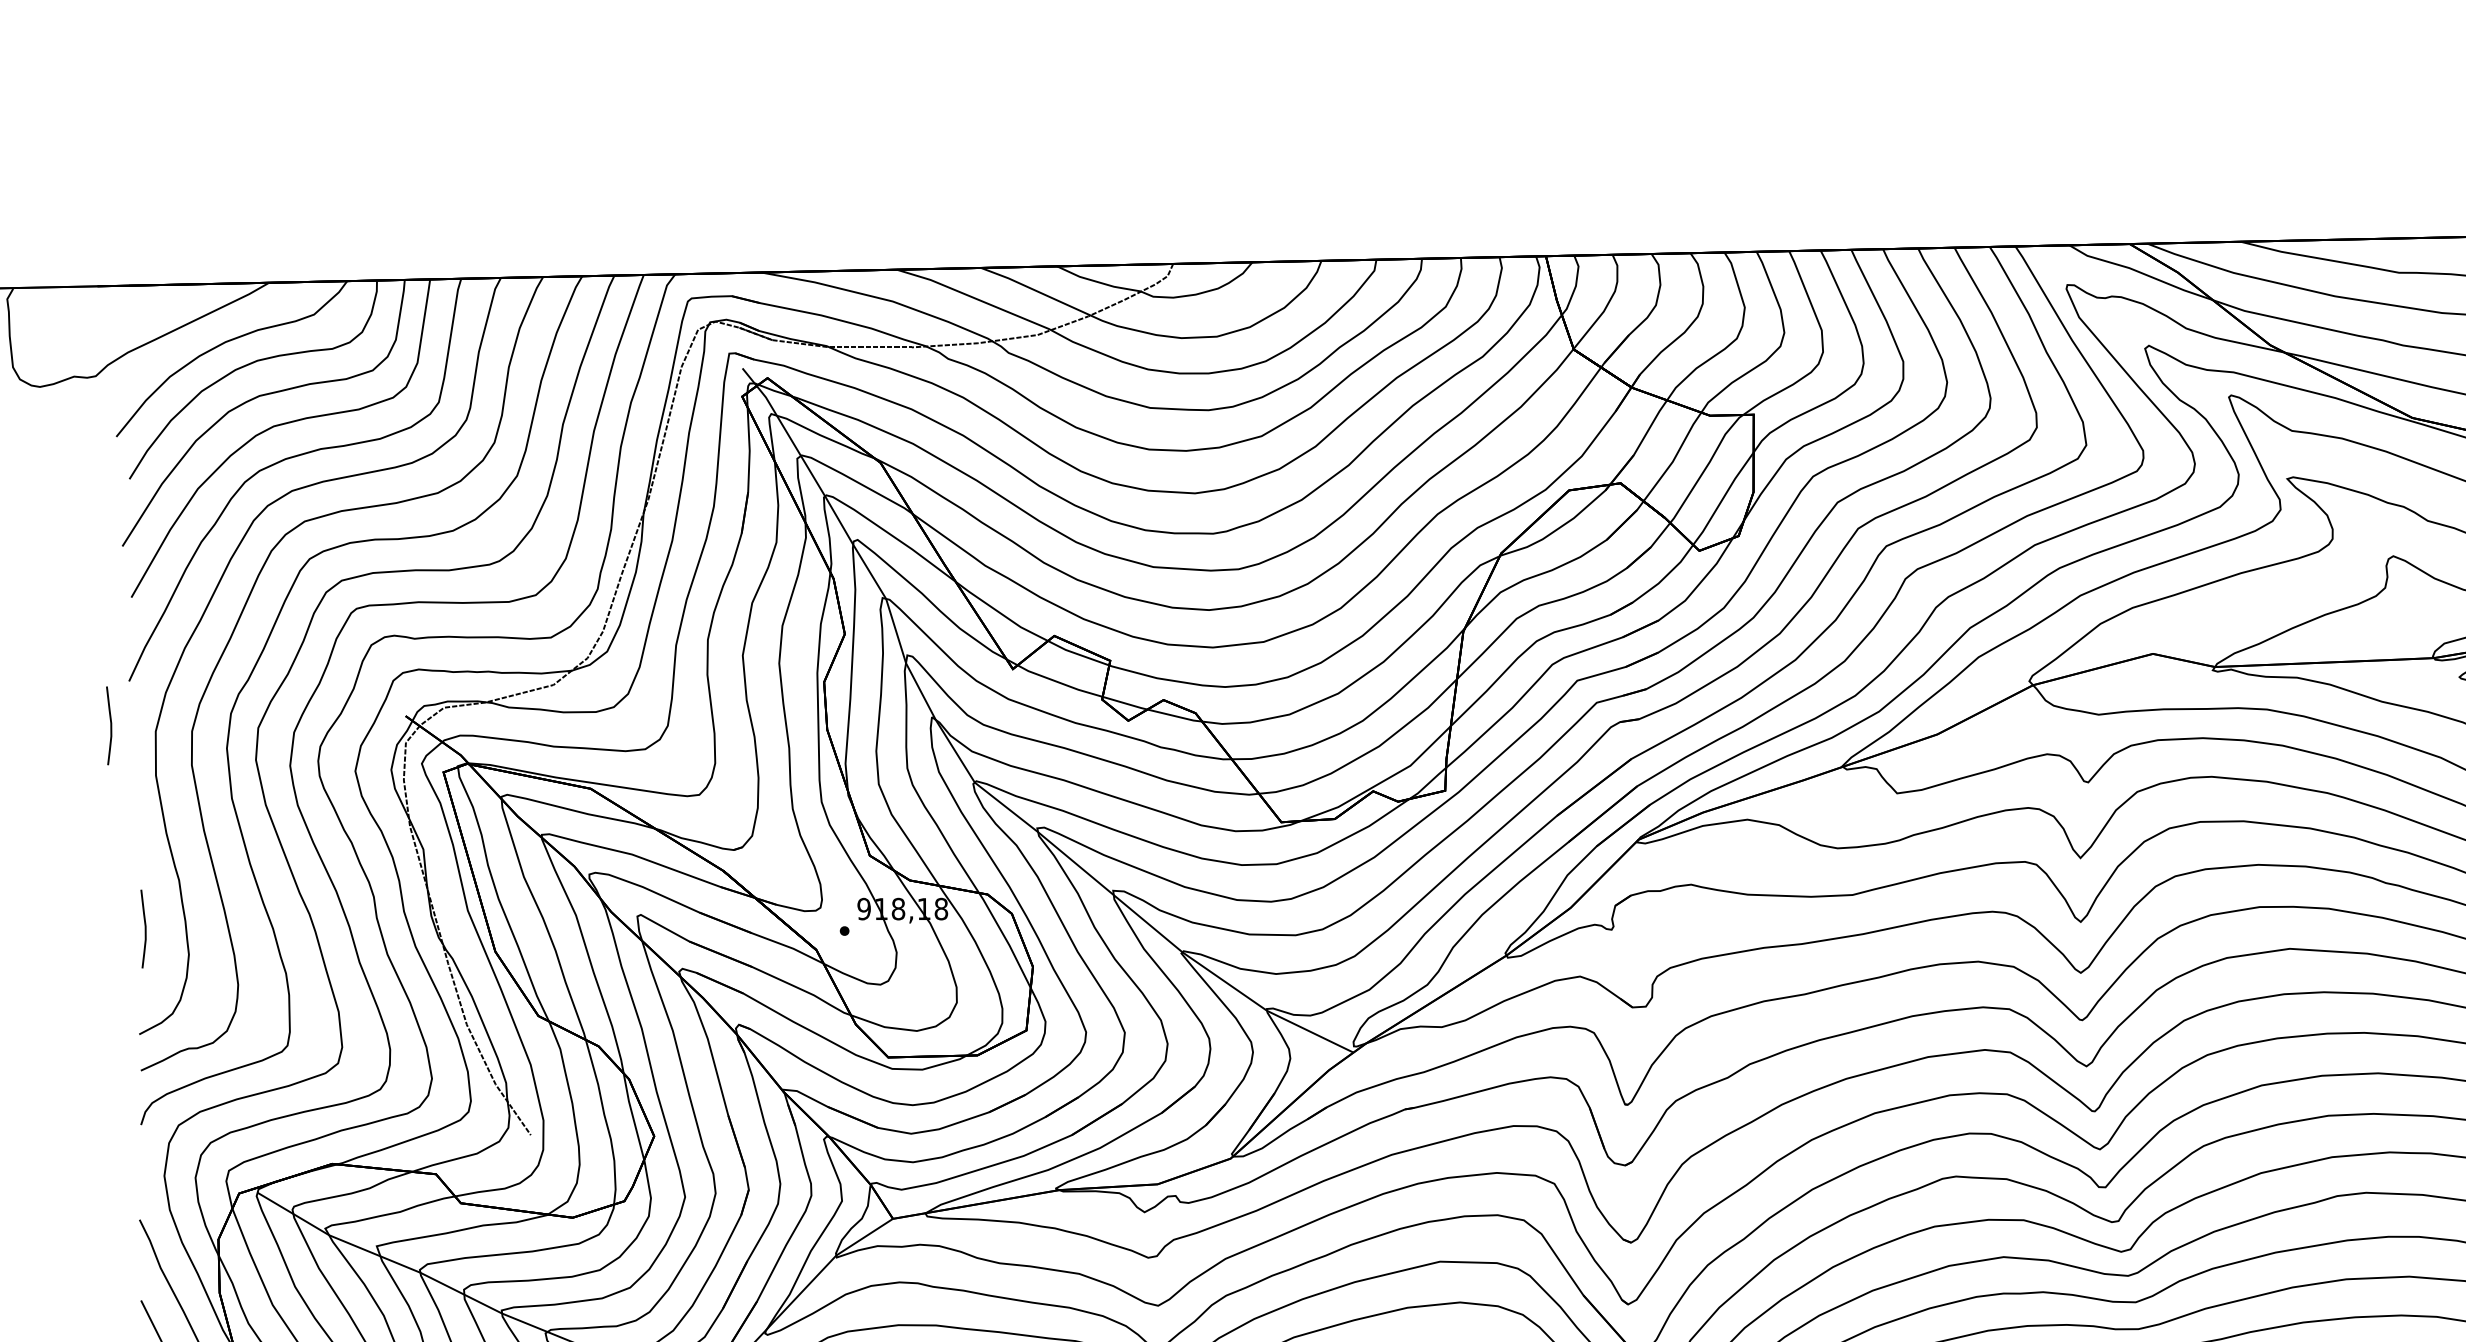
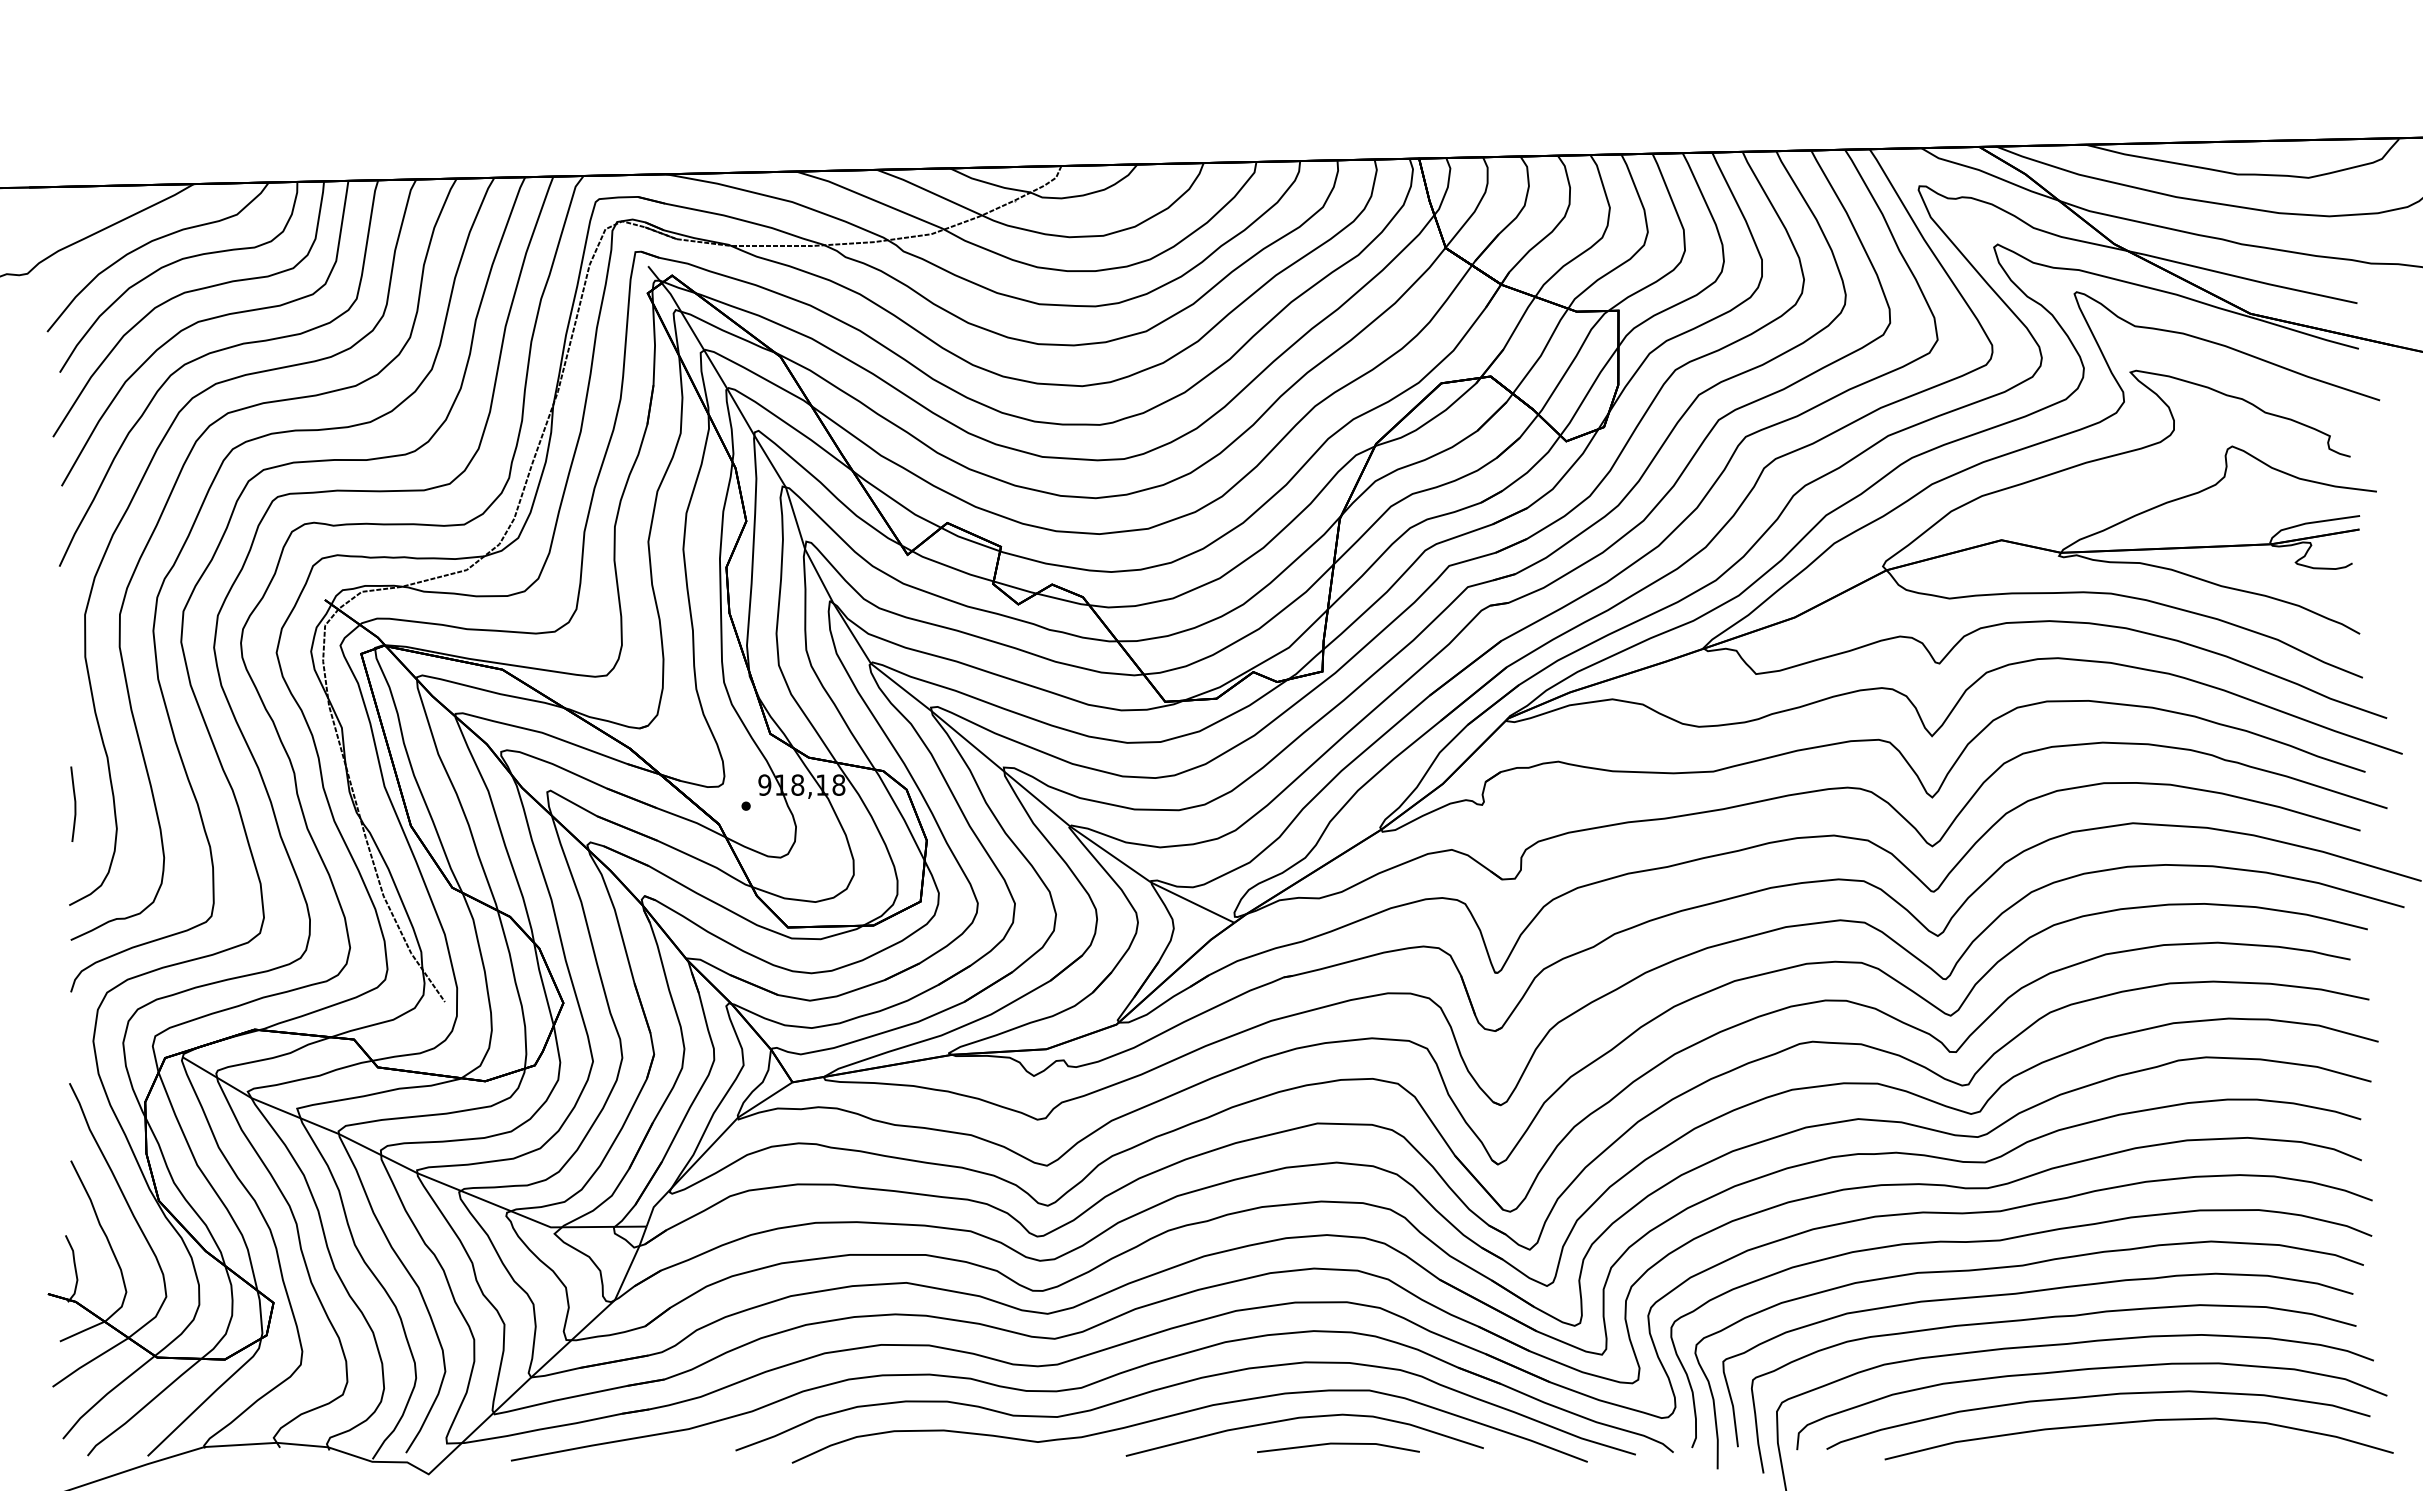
curve: (110, 725) -> (41, 608), removed

